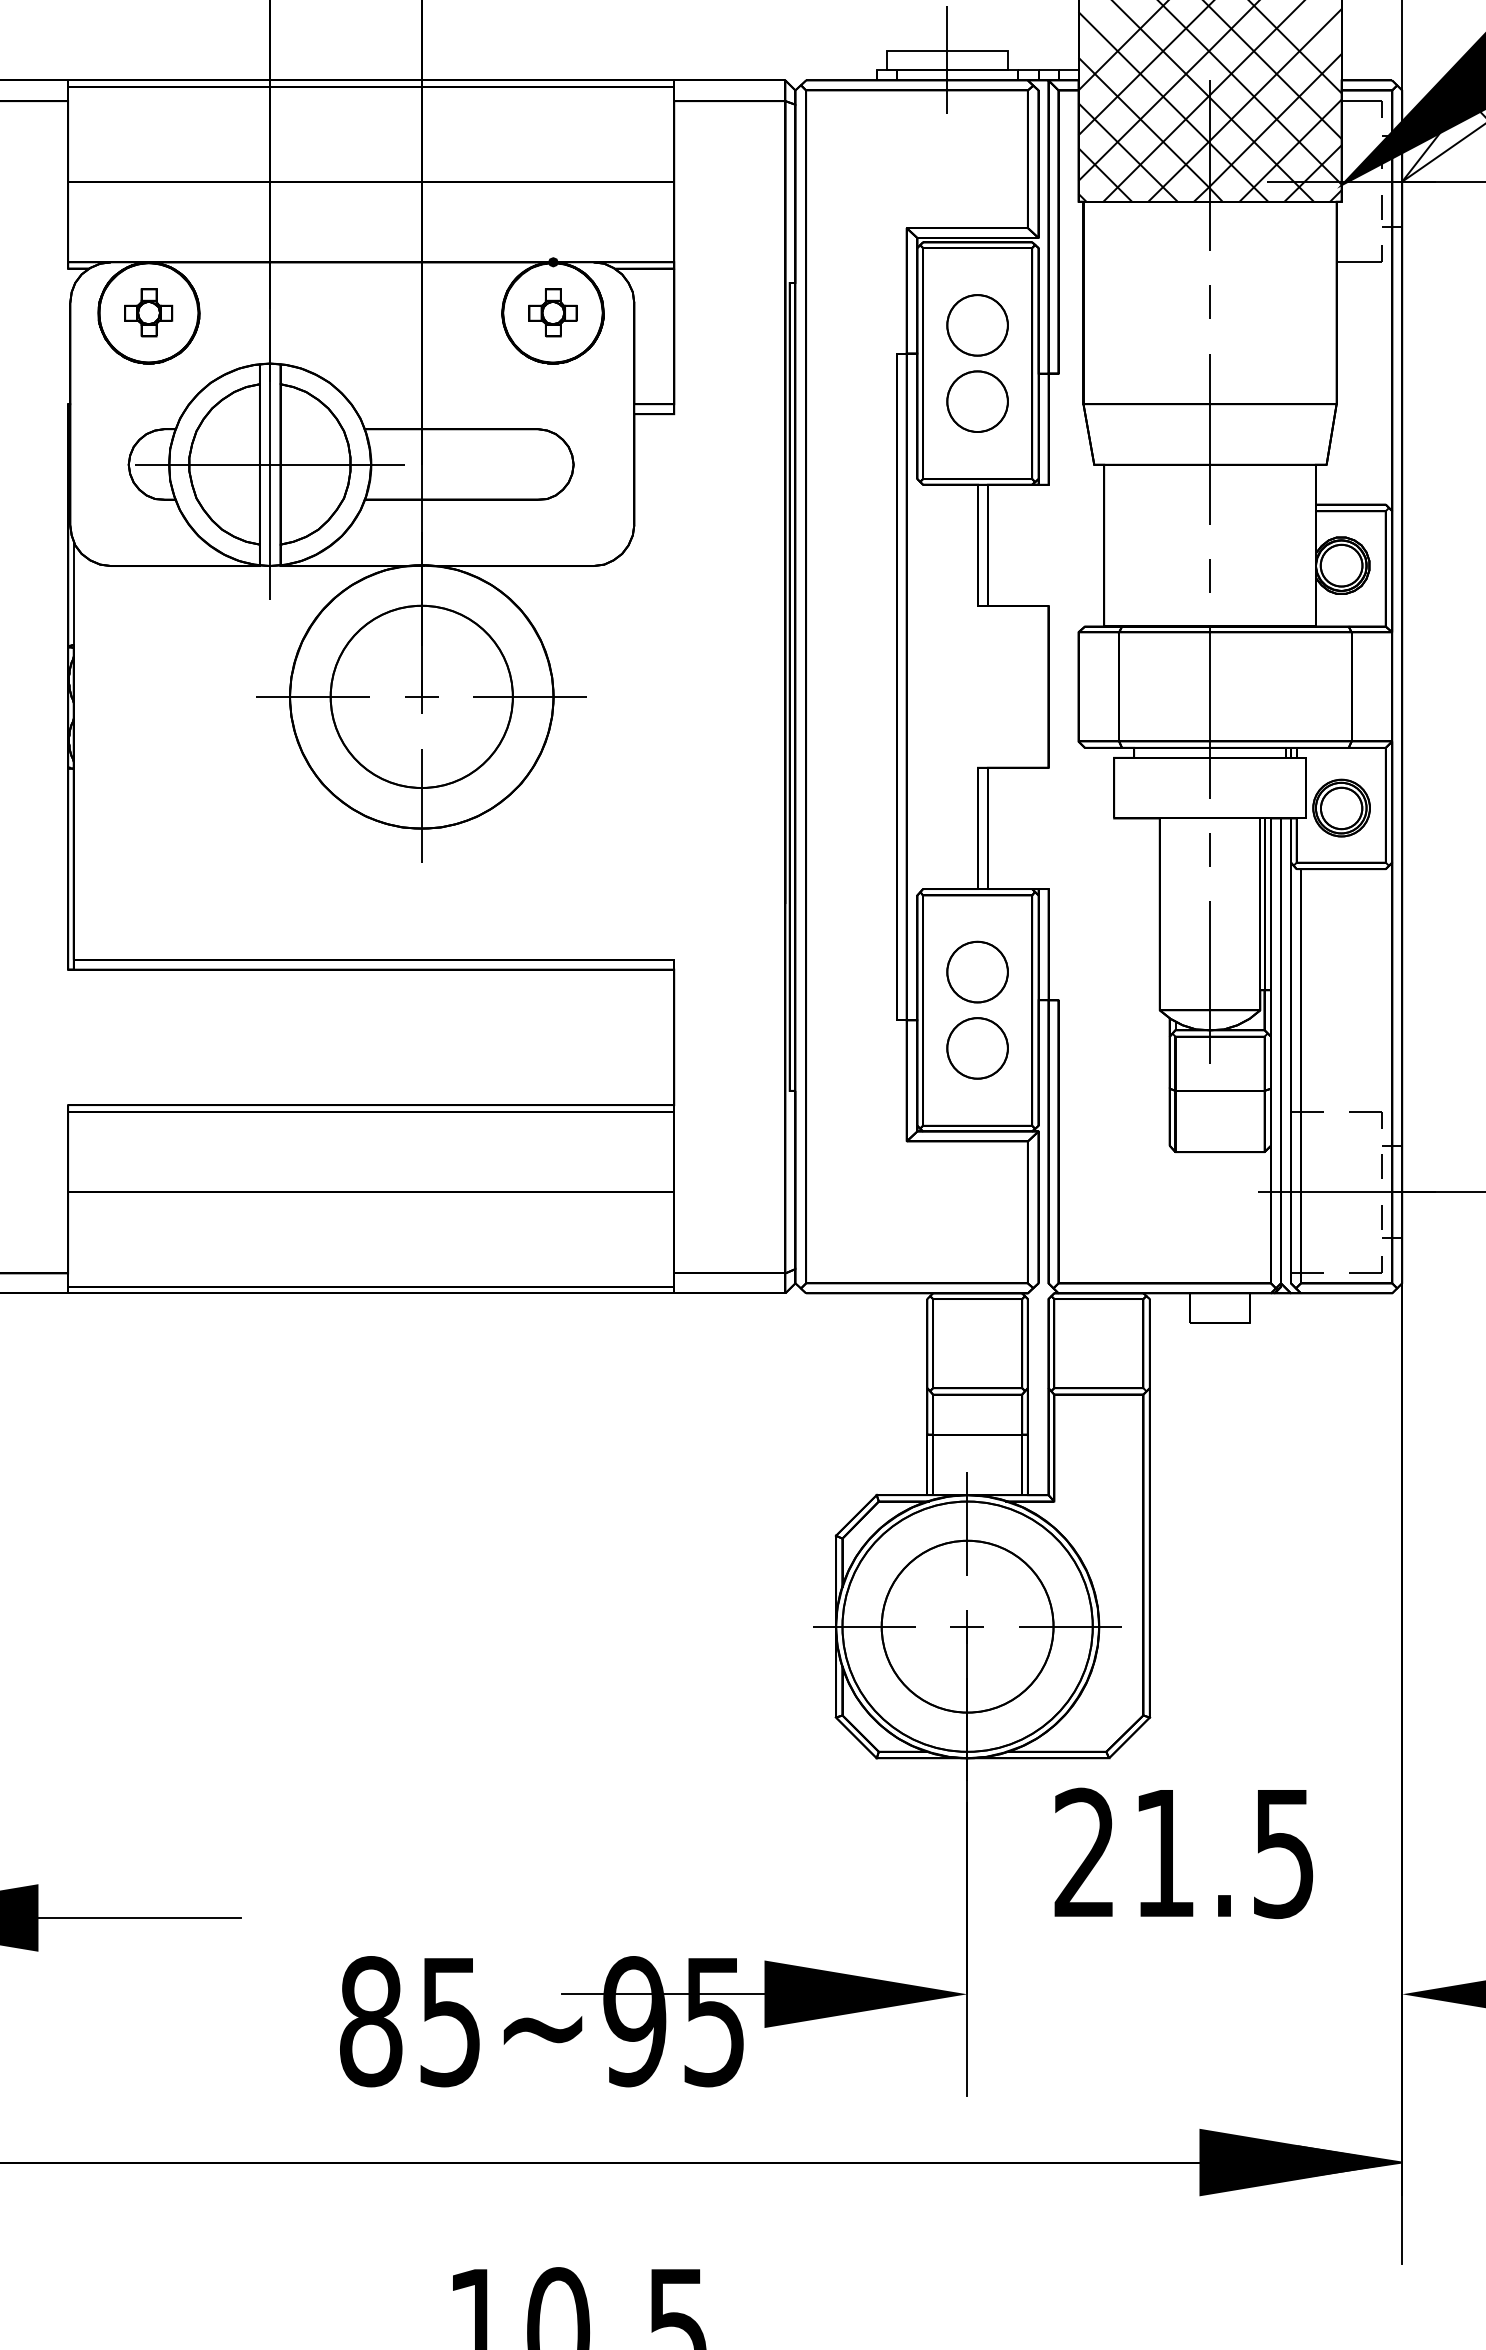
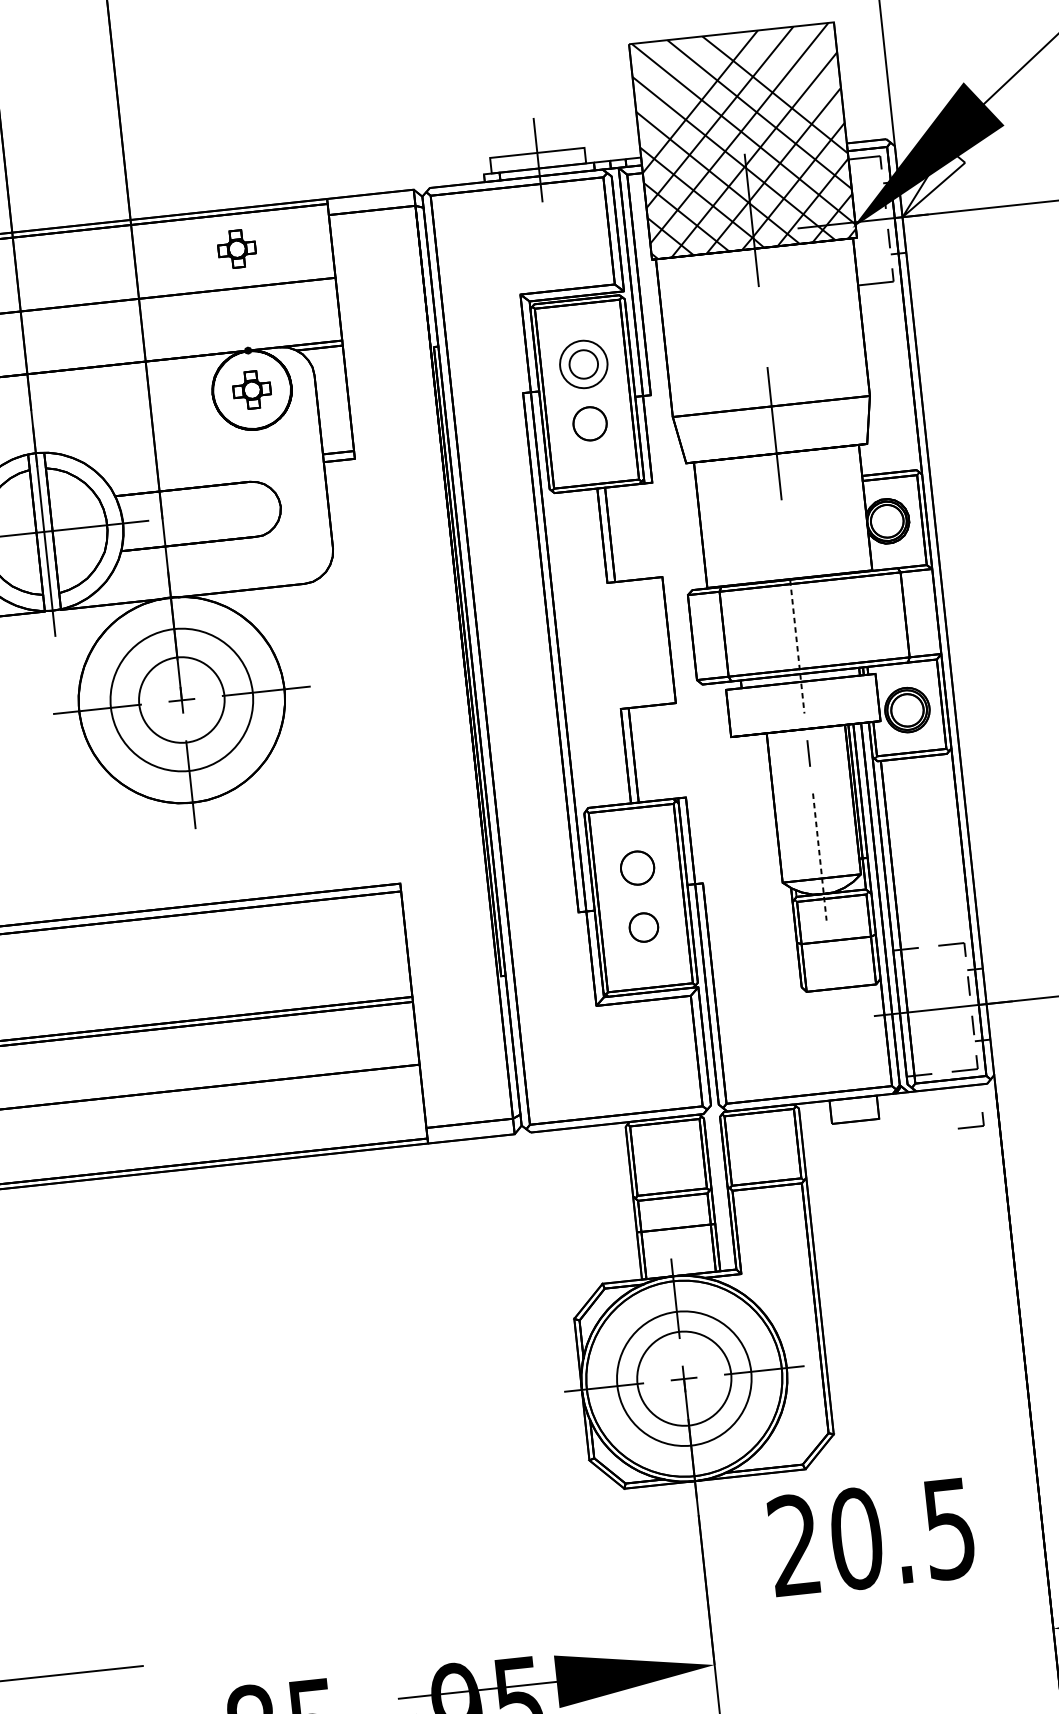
part: (552, 131) -> (236, 248), added
line: (1209, 301) -> (762, 326), removed
circle: (977, 325) -> (583, 364), size x0.6
circle: (977, 401) -> (590, 423), size x0.7
line: (1209, 575) -> (785, 539), removed
circle: (421, 696) -> (181, 699), size x0.6
line: (1210, 712) -> (797, 646), solid -> dashed
part: (977, 971) -> (637, 867), size x0.7
line: (1210, 982) -> (819, 856), solid -> dashed
circle: (977, 1048) -> (643, 927), size x0.6
part: (1365, 1345) -> (970, 1126), added
circle: (967, 1626) -> (684, 1378), size x0.7
text: (1164, 1853) -> (856, 1538), 21.5 -> 20.5

